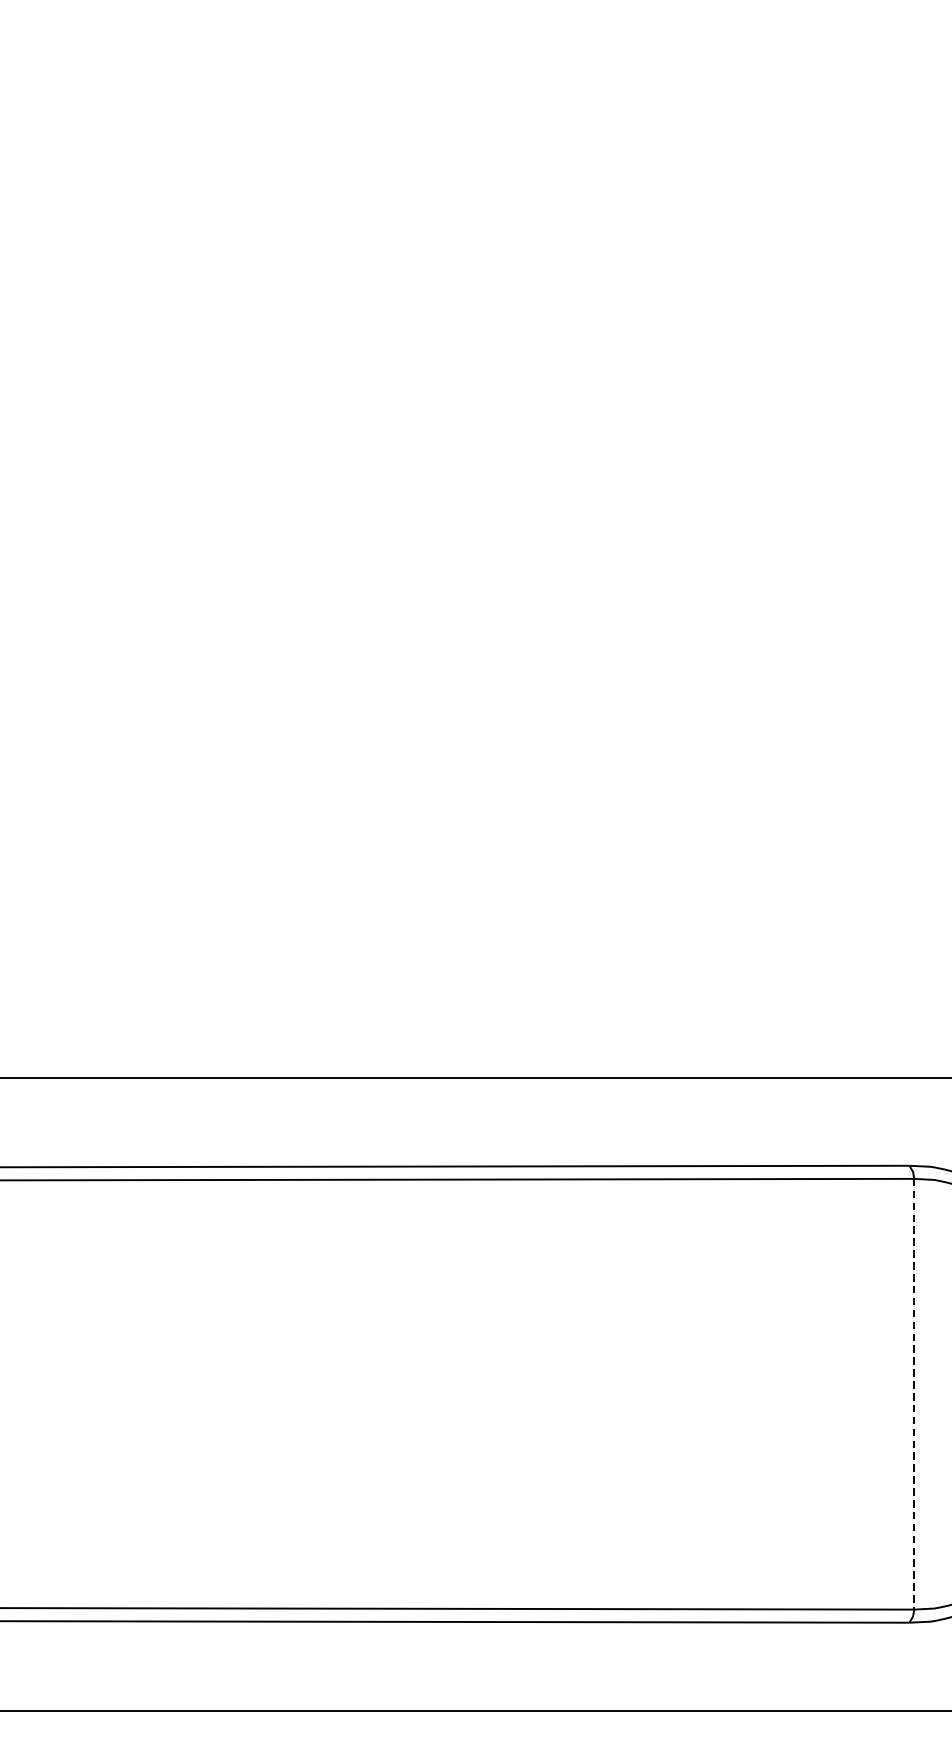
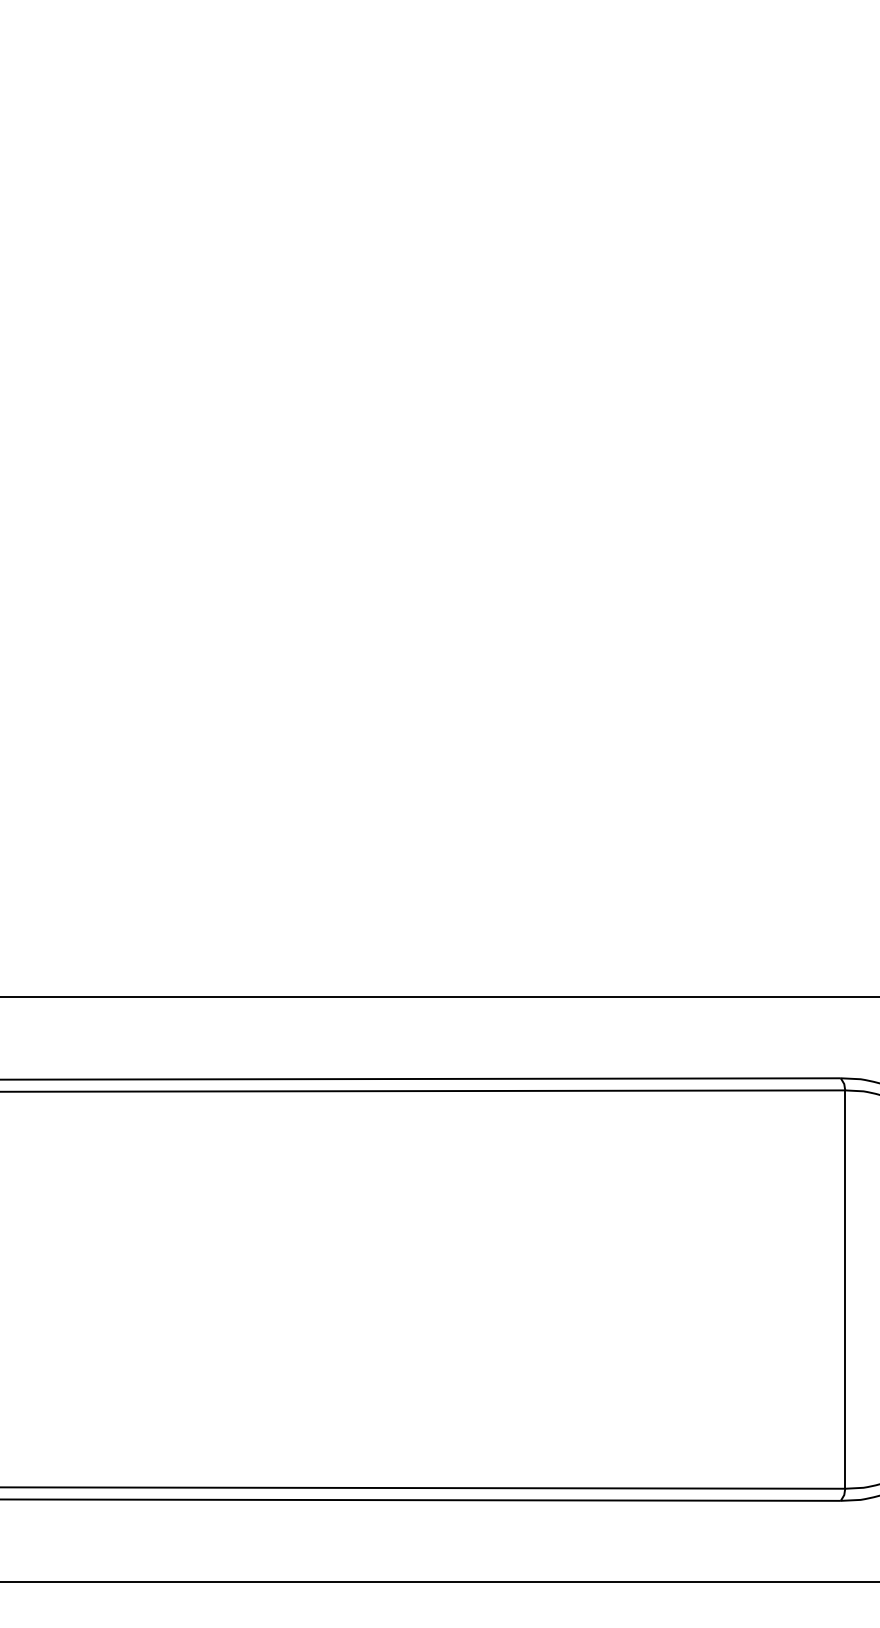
line: (914, 1395) -> (845, 1290), dashed -> solid

